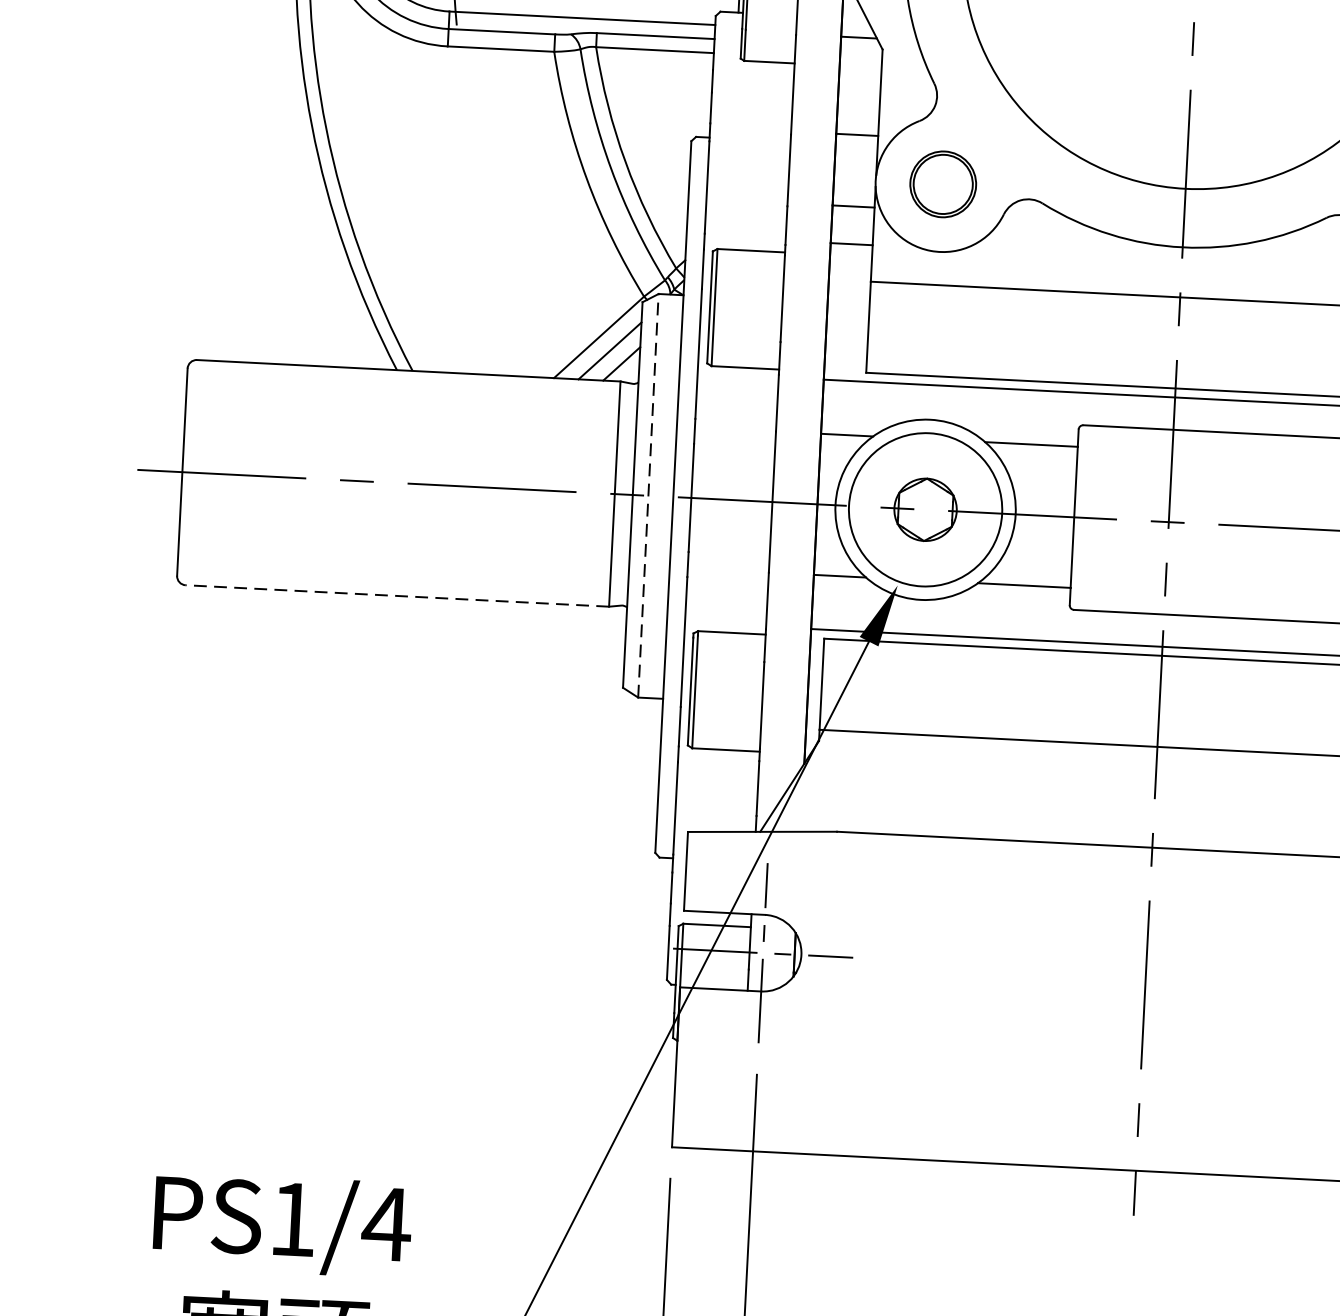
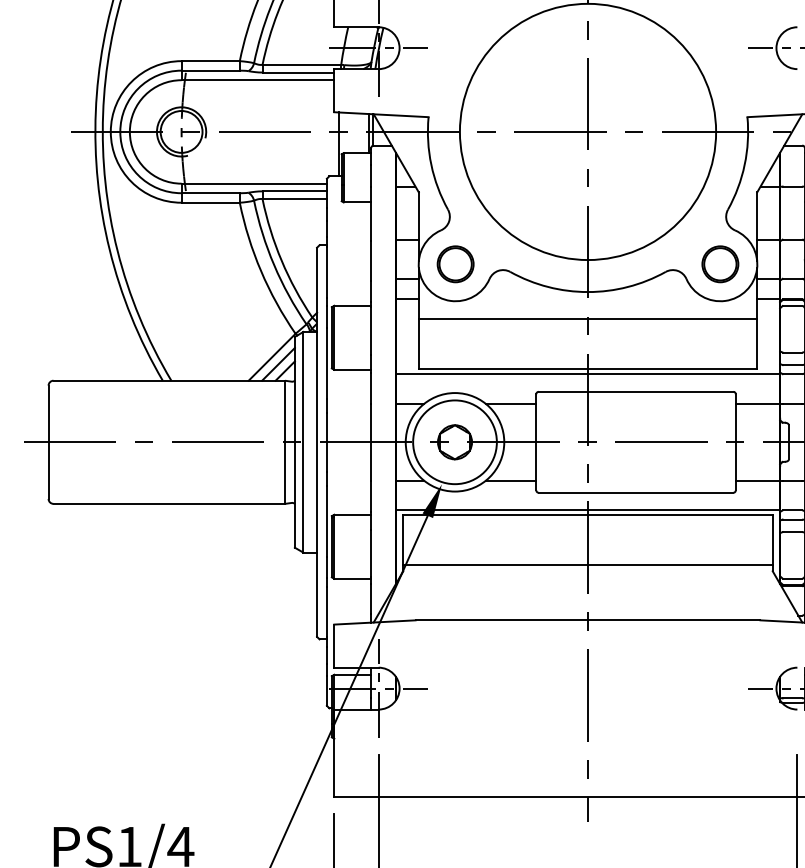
line: (648, 494) -> (303, 441), dashed -> solid
line: (397, 595) -> (169, 503), dashed -> solid

